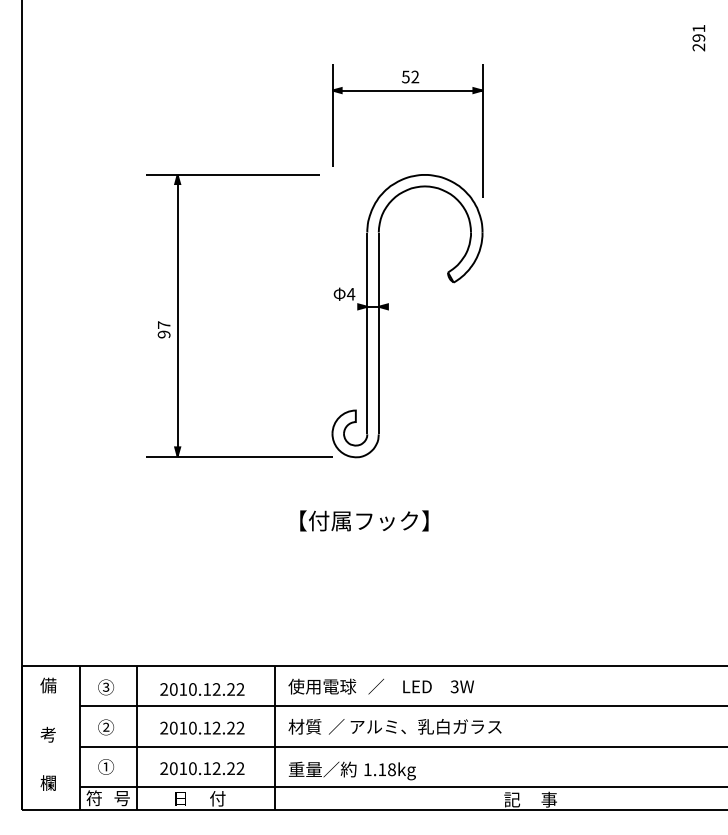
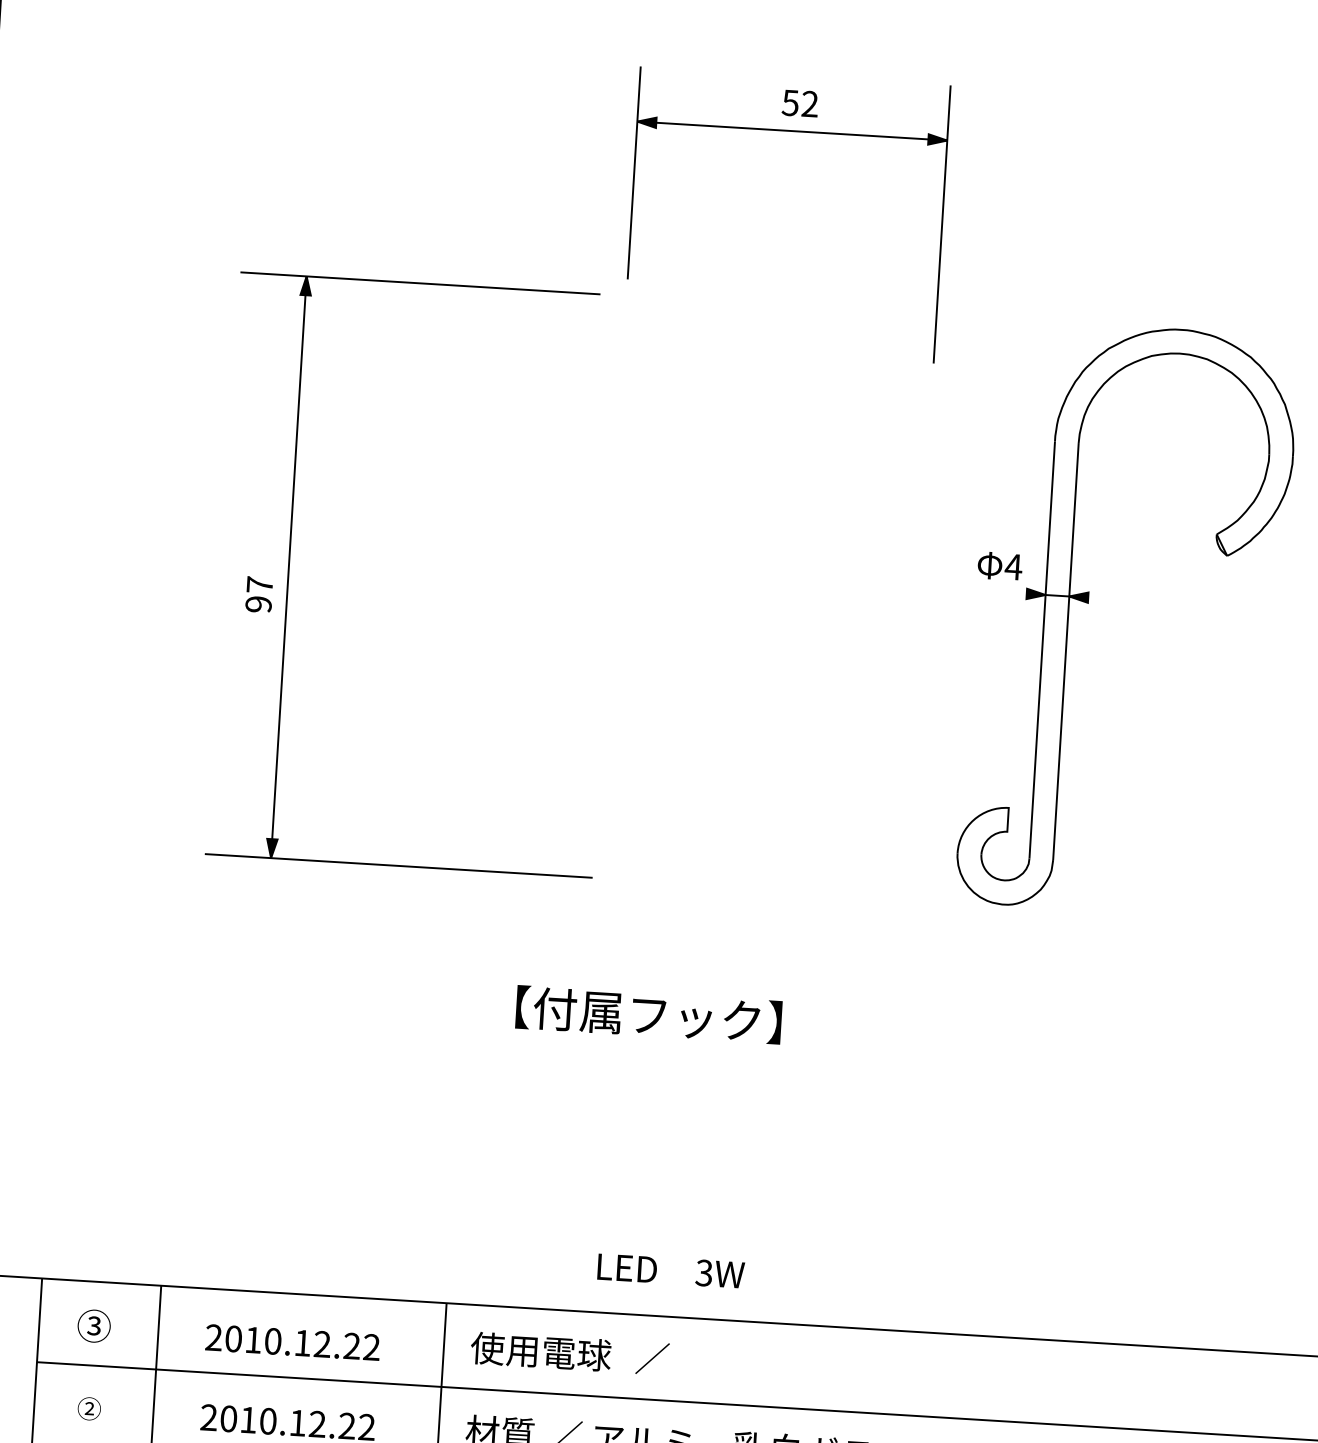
part: (388, 310) -> (1088, 605), moved
part: (431, 686) -> (656, 1269), moved
part: (106, 727) -> (89, 1409), size x0.7

